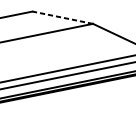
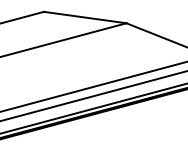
line: (62, 17) -> (85, 17), dashed -> solid

